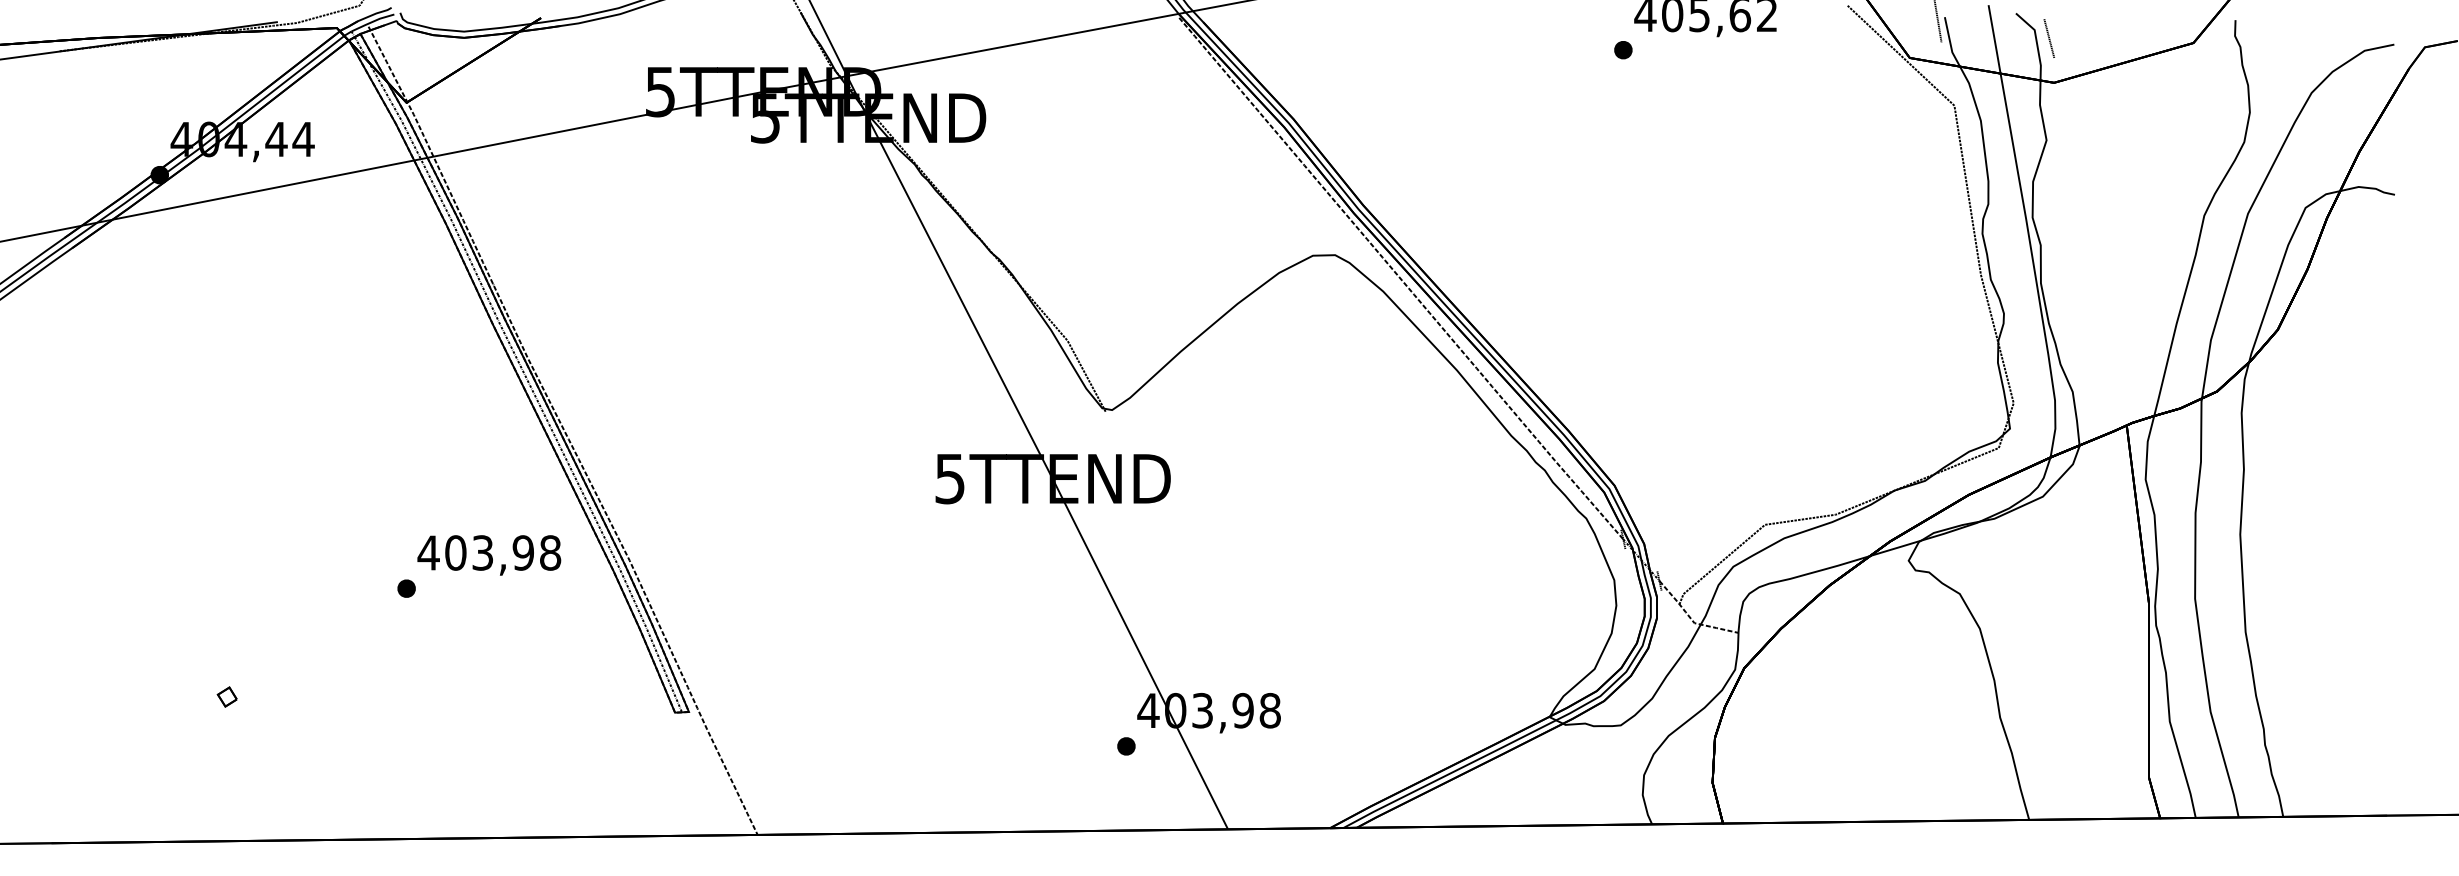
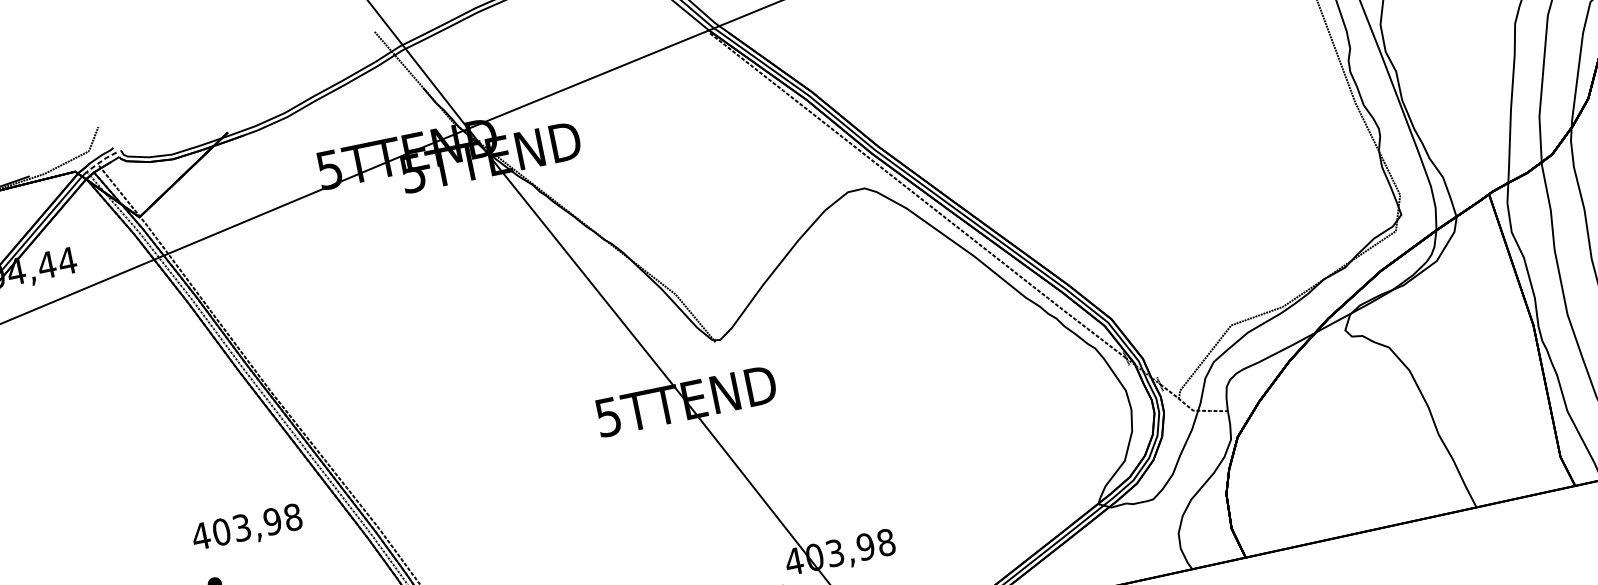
line: (371, 22) -> (100, 162), solid -> dashed
text: (489, 555) -> (247, 528), moved

